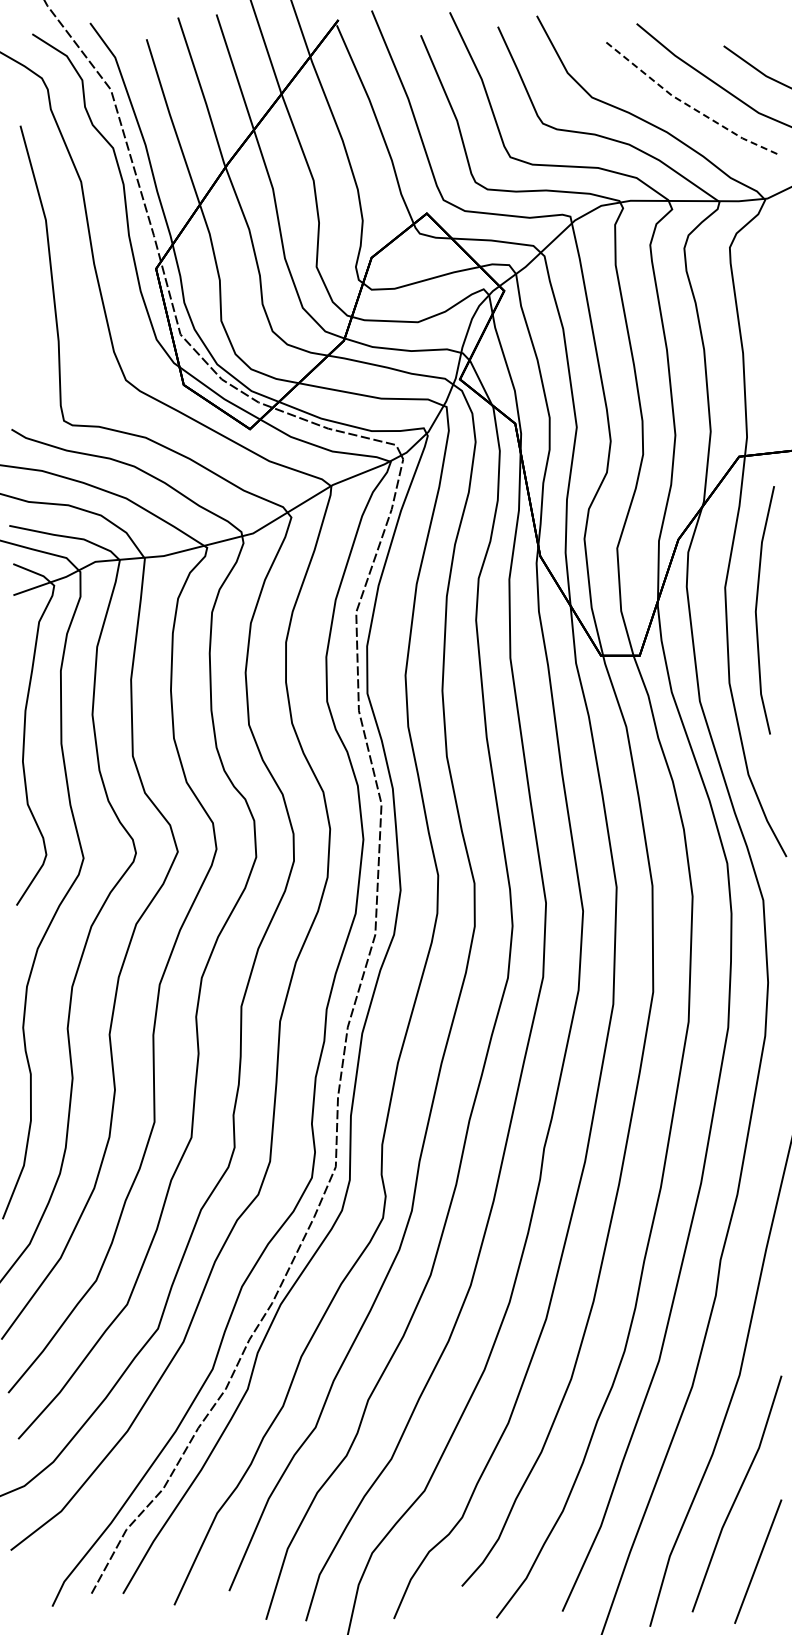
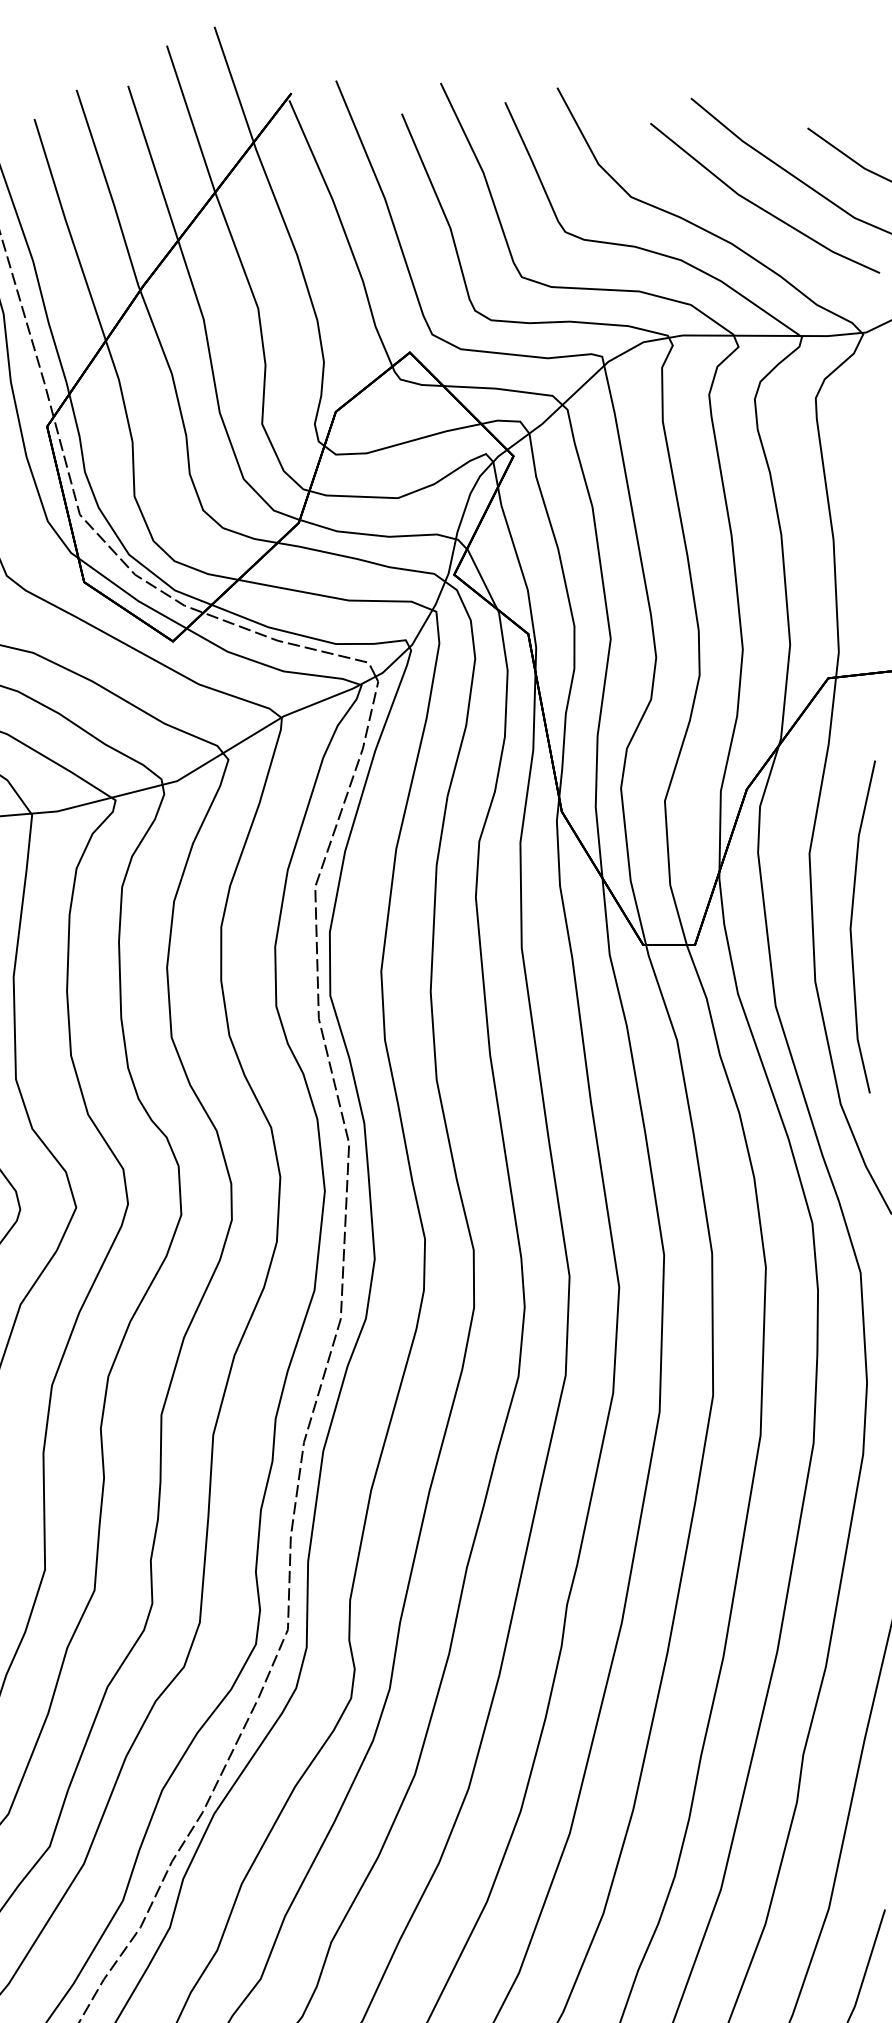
line: (688, 105) -> (760, 207), dashed -> solid
line: (757, 607) -> (852, 923), moved

